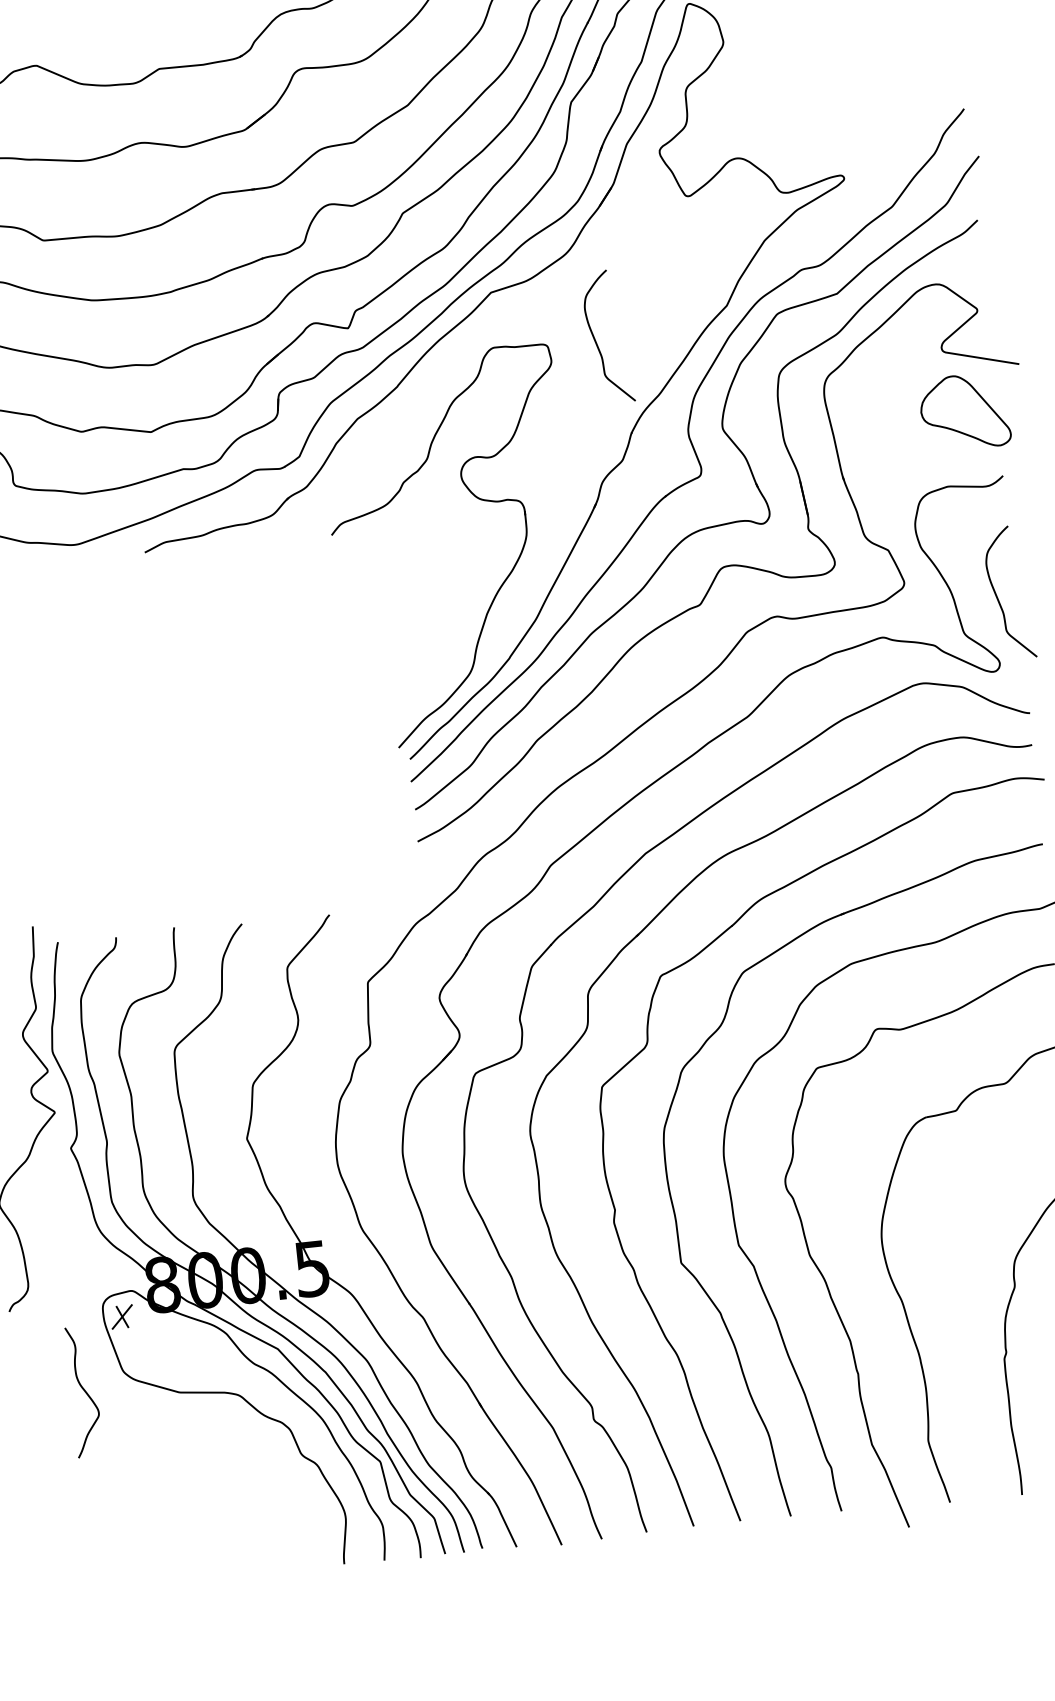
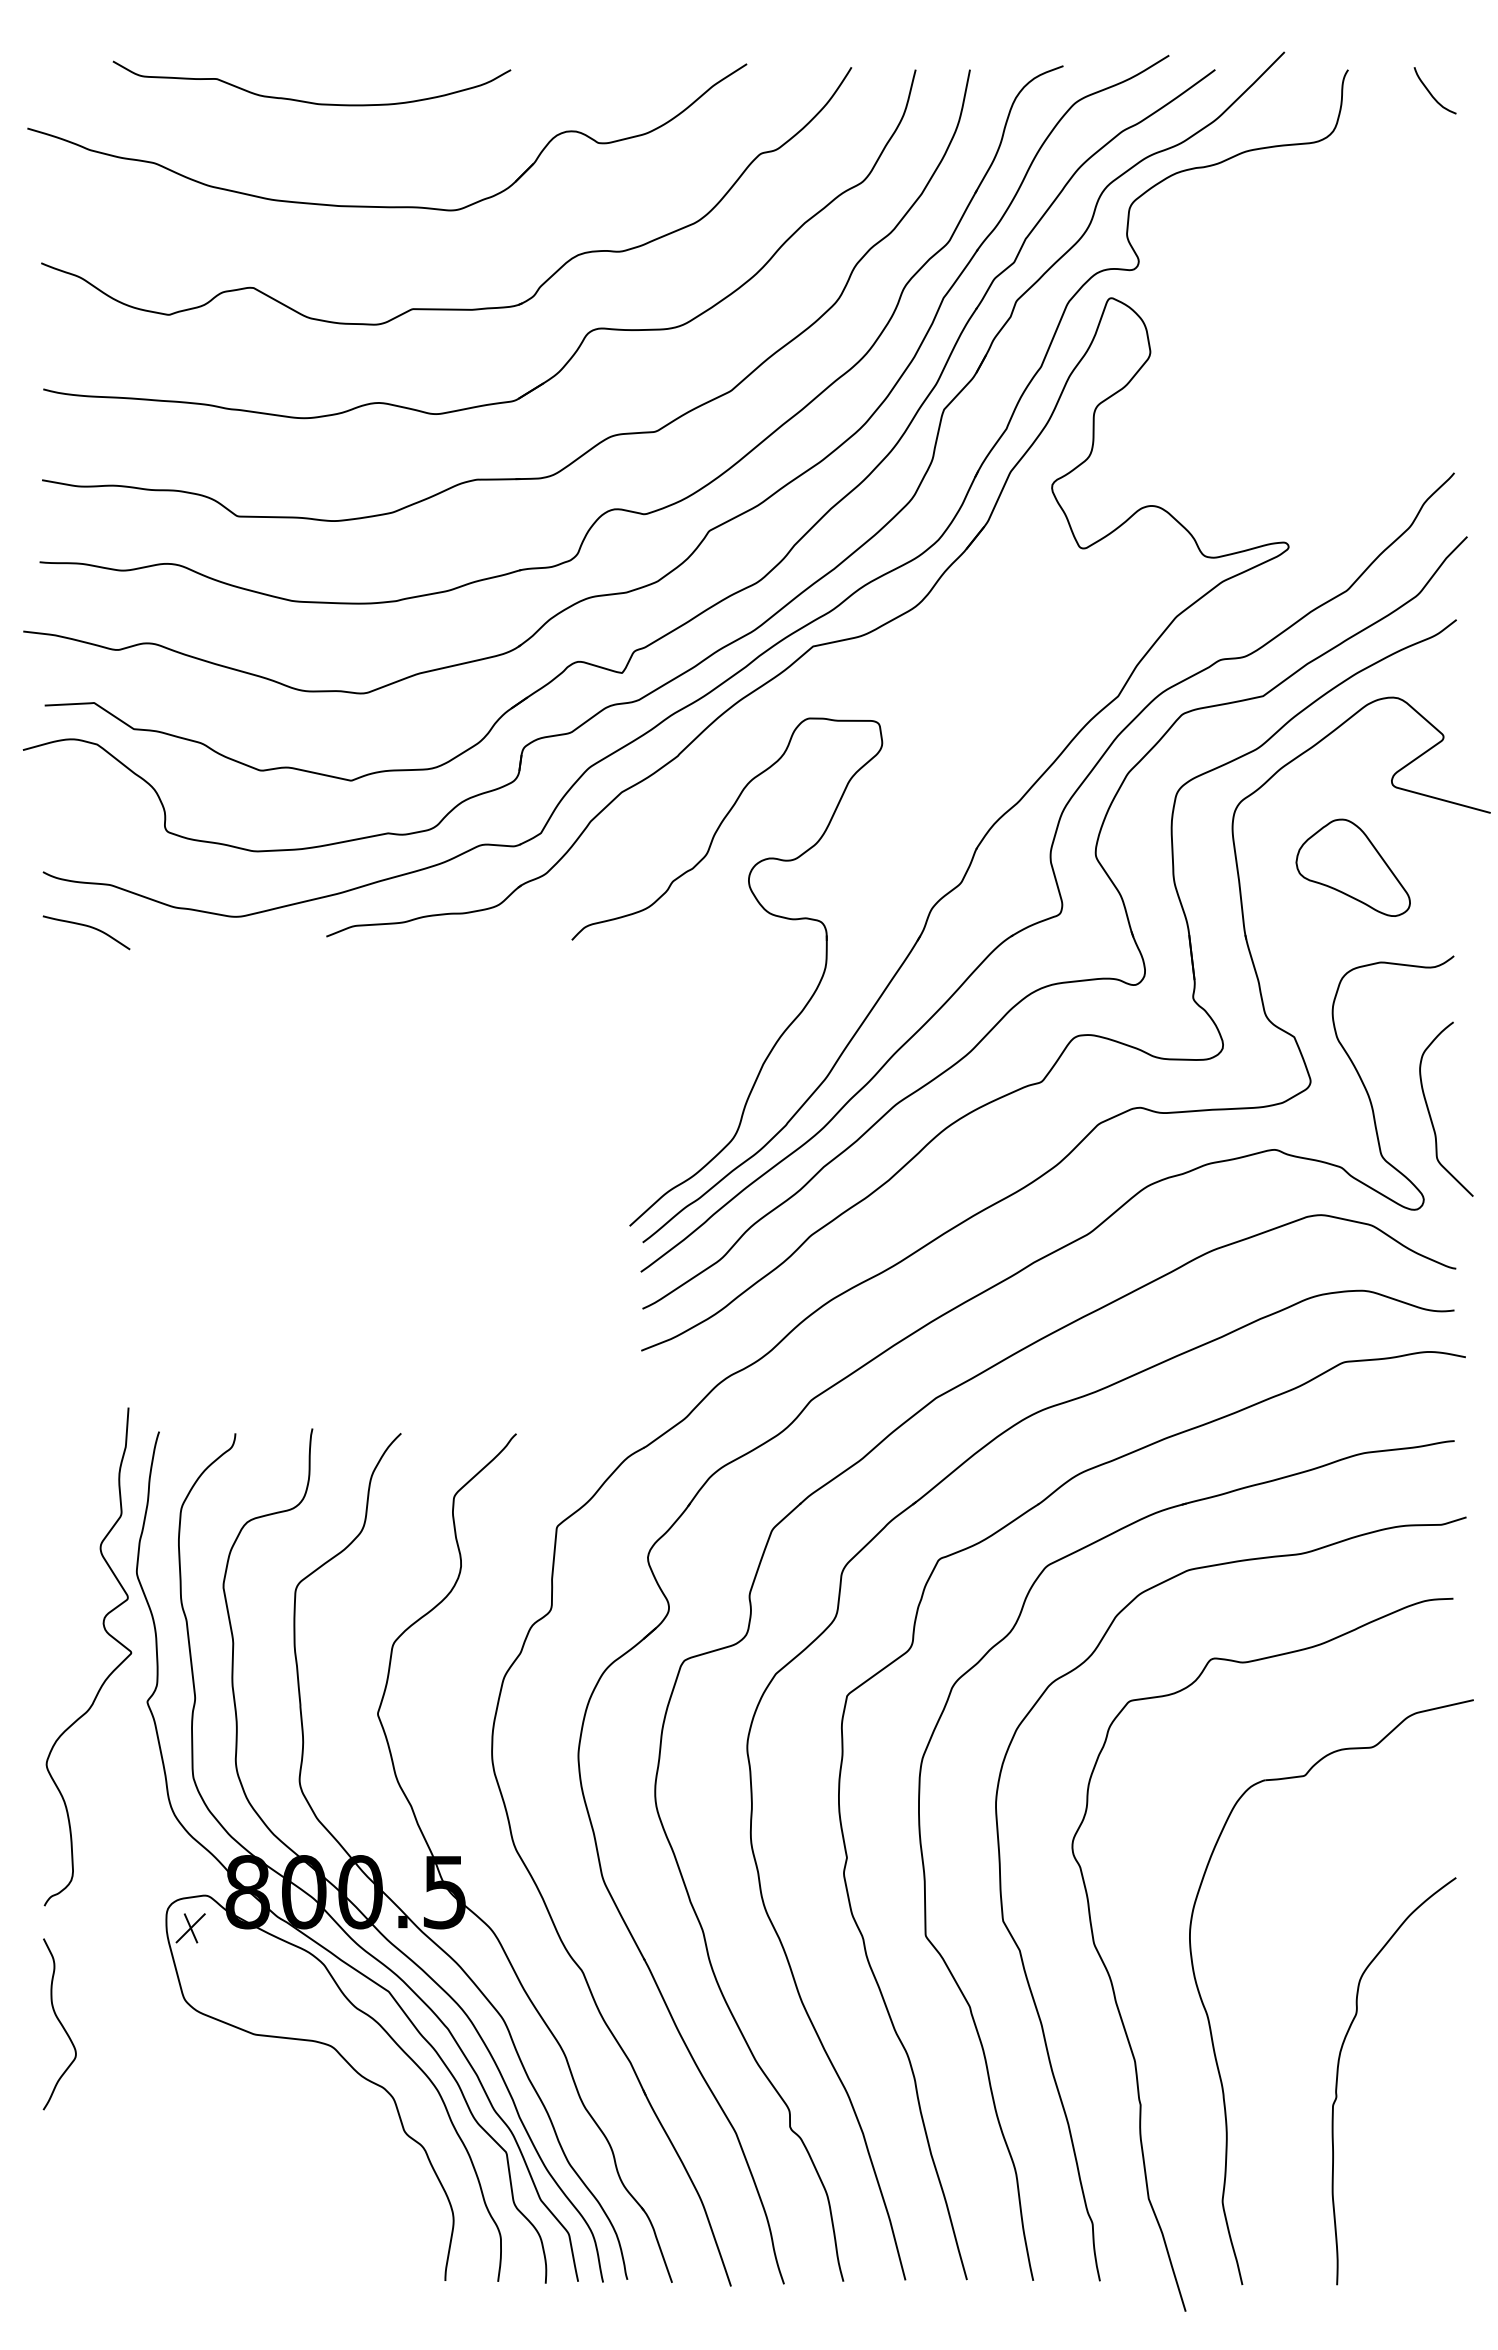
curve: (596, 341) -> (943, 724), removed
part: (964, 411) -> (1352, 867), moved
curve: (83, 1391) -> (59, 2023), moved

